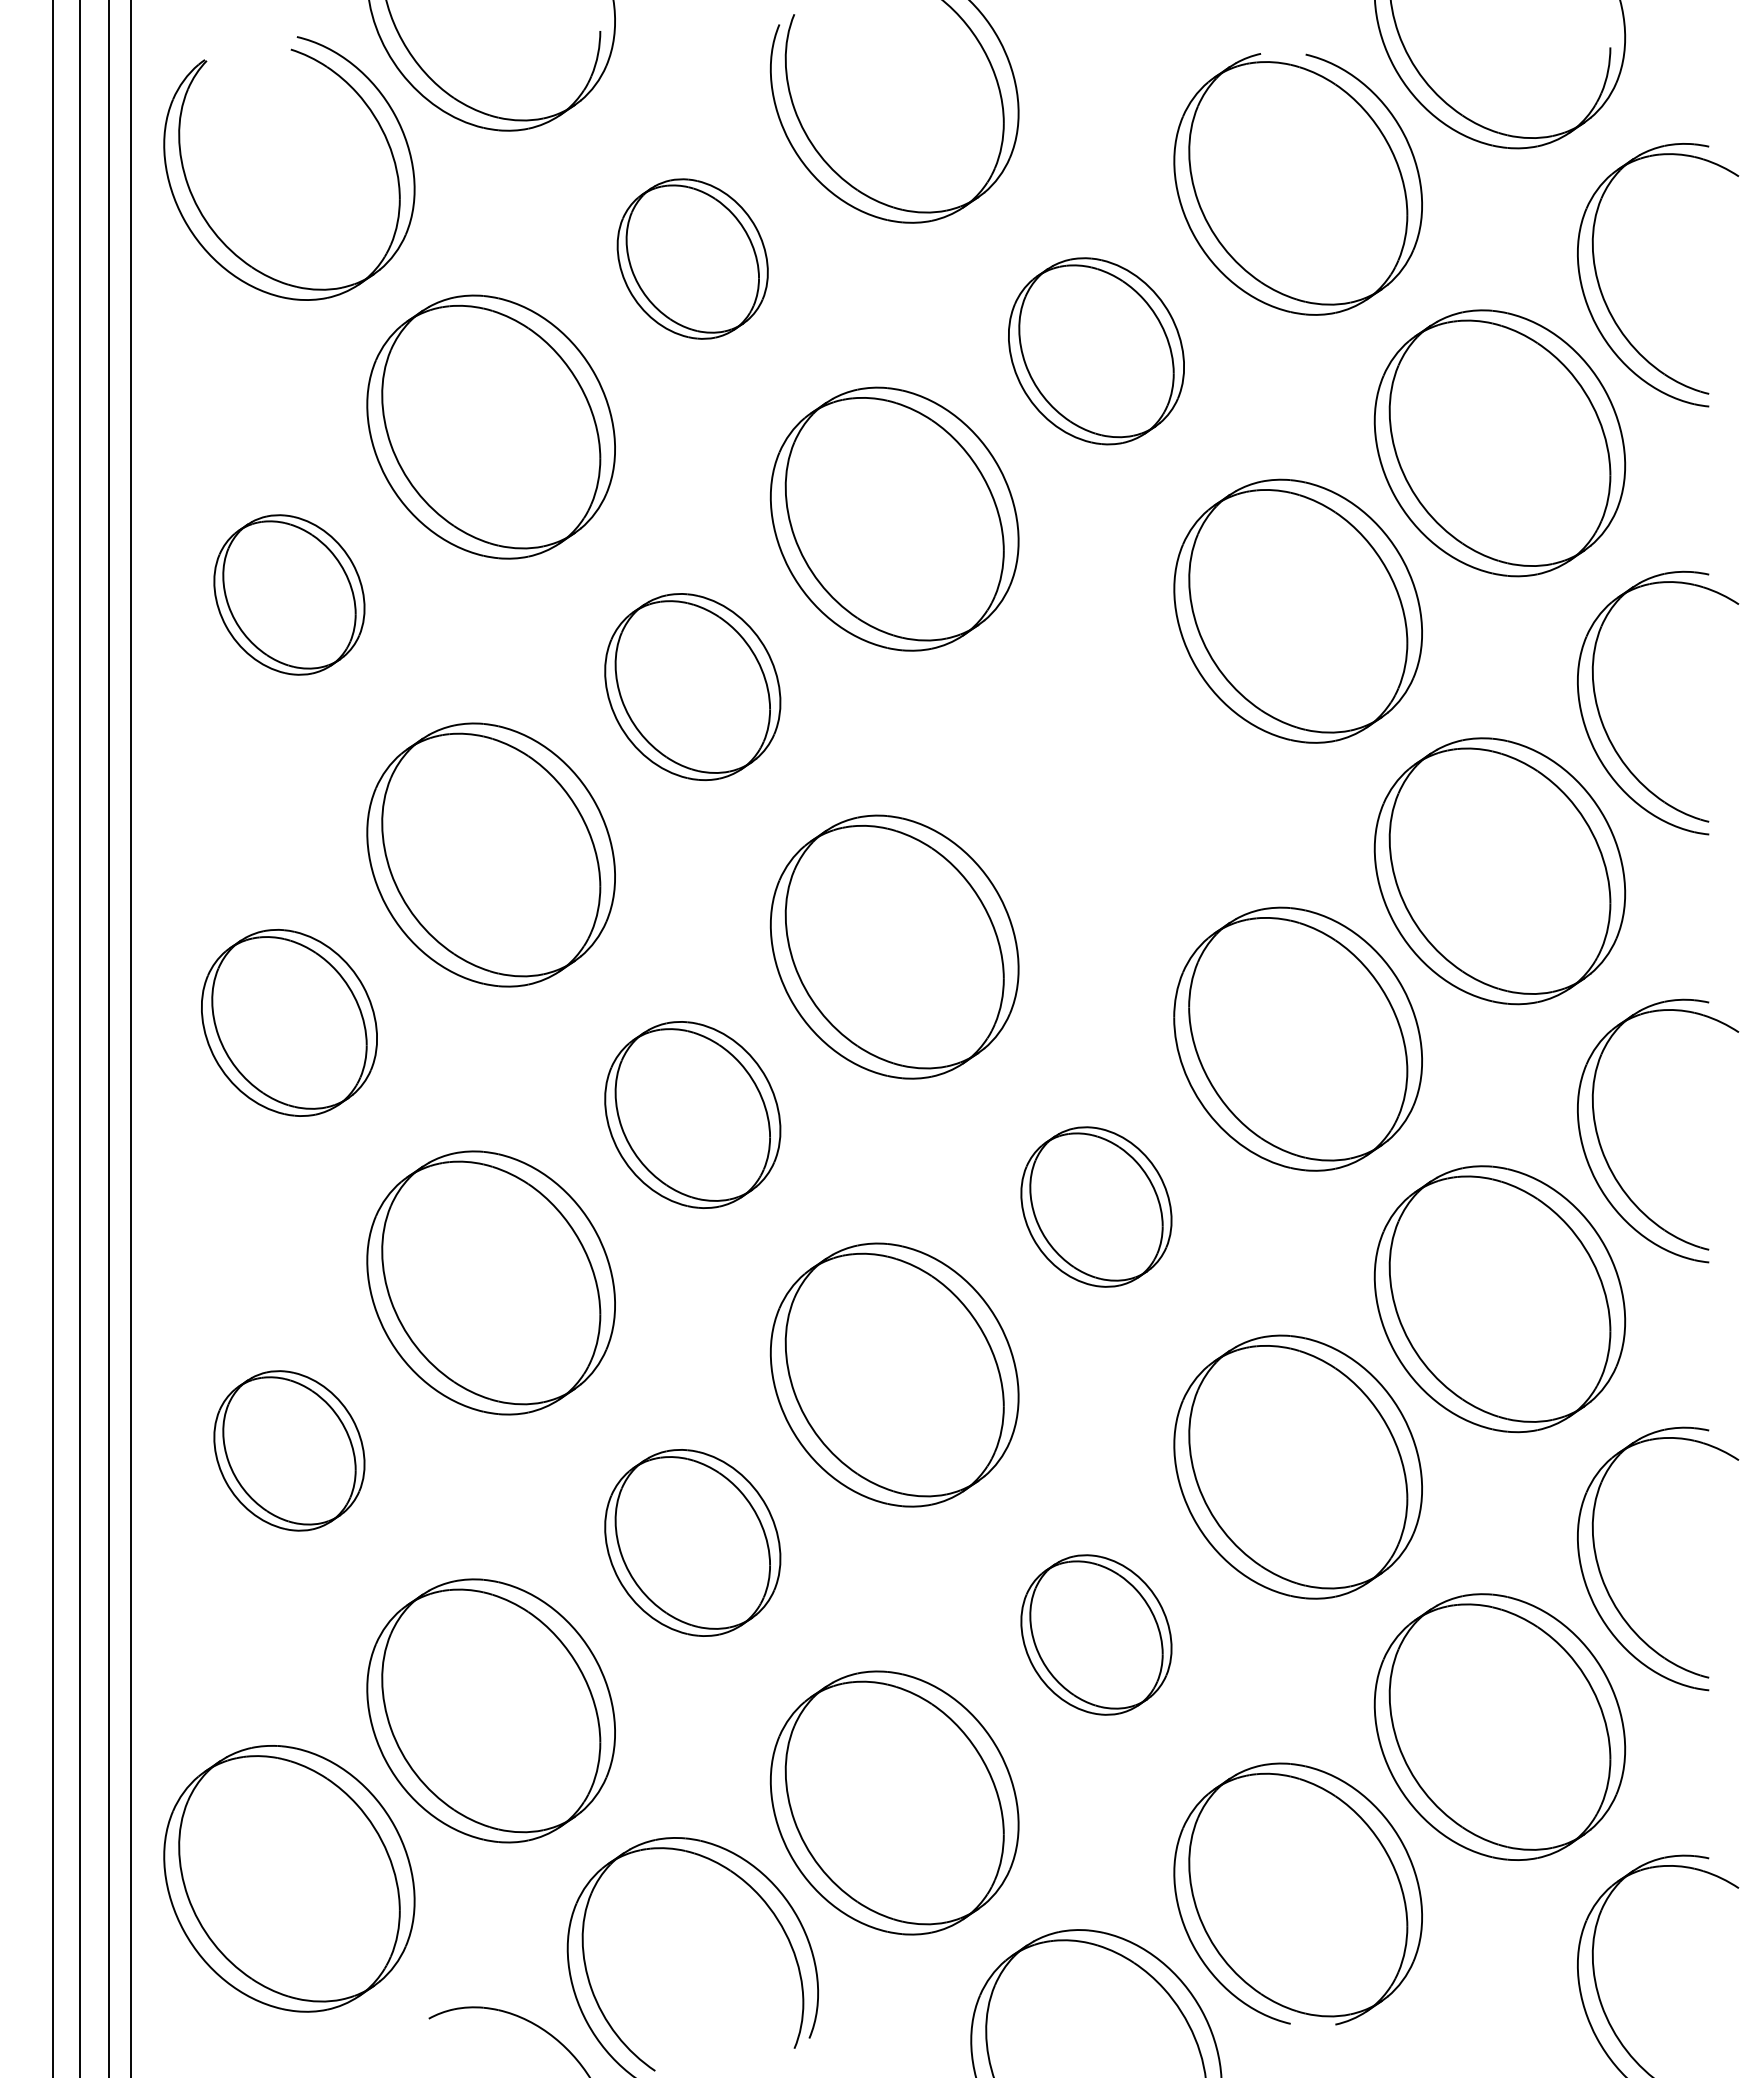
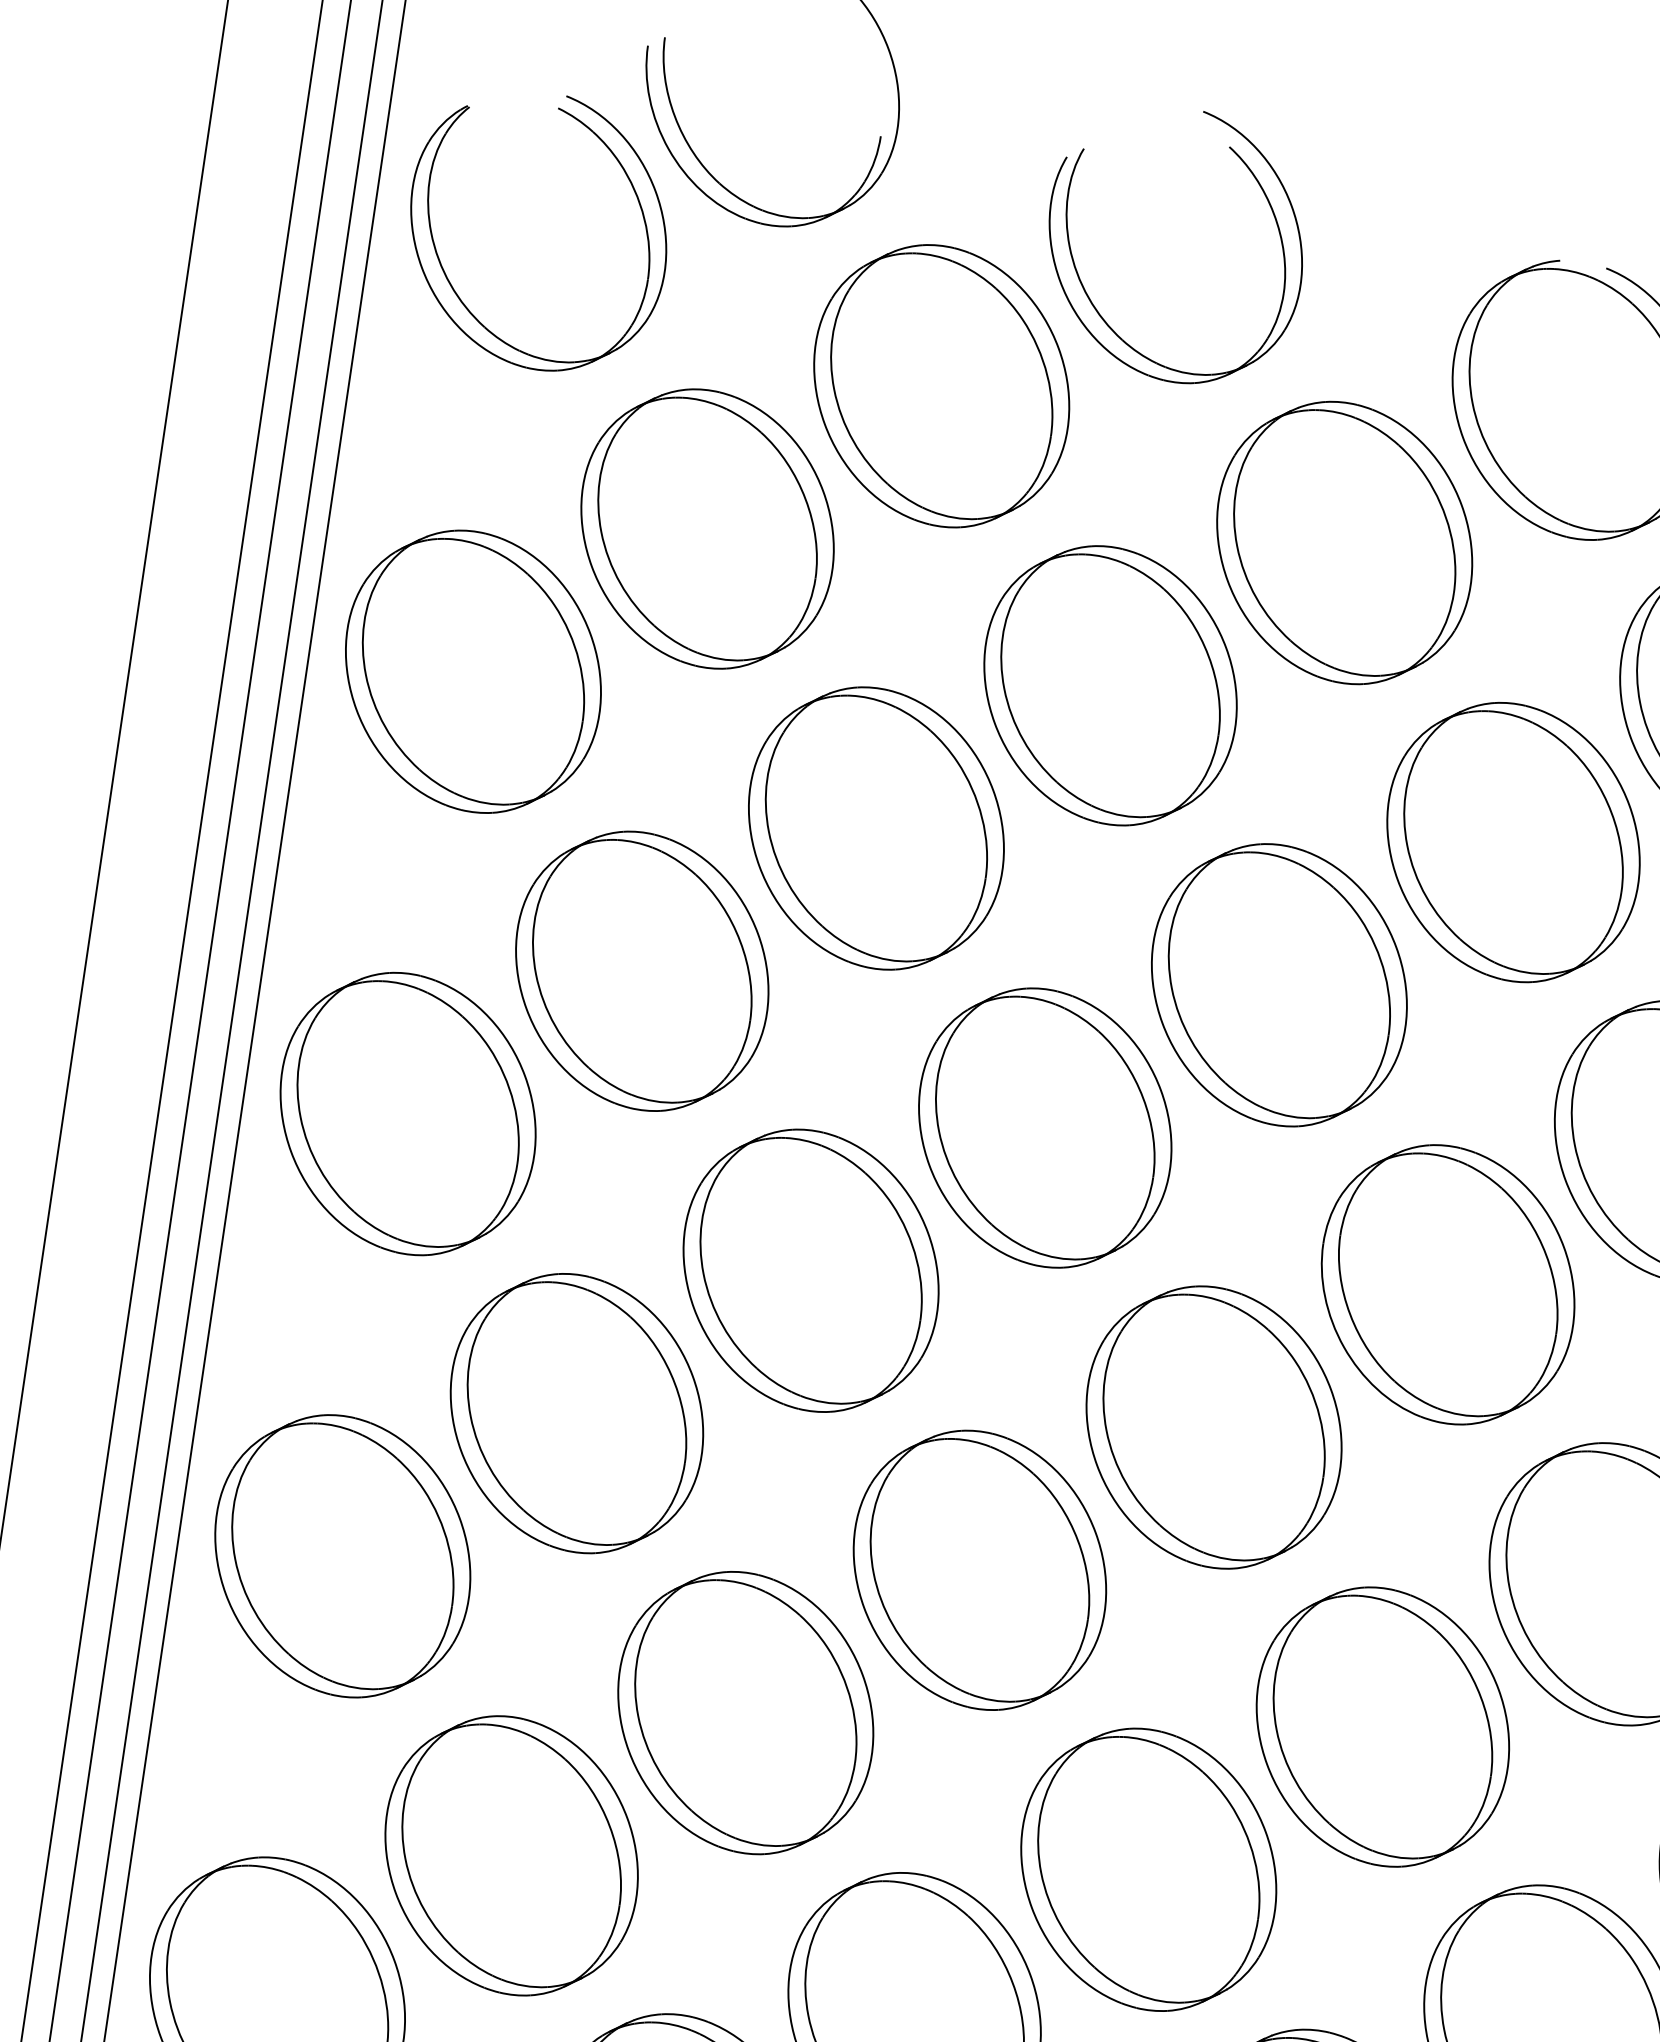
part: (692, 258) -> (941, 385), size x1.67
part: (1096, 351) -> (1344, 543), size x1.43
part: (289, 594) -> (473, 671), size x1.67
part: (692, 686) -> (876, 827), size x1.43
part: (1096, 779) -> (1279, 985), added
part: (289, 1022) -> (408, 1113), size x1.43
part: (692, 1114) -> (810, 1270), size x1.43
part: (1096, 1206) -> (1214, 1426), size x1.67
part: (289, 1450) -> (342, 1555), size x1.67
part: (692, 1542) -> (745, 1712), size x1.43
part: (1096, 1634) -> (1148, 1869), size x1.67

